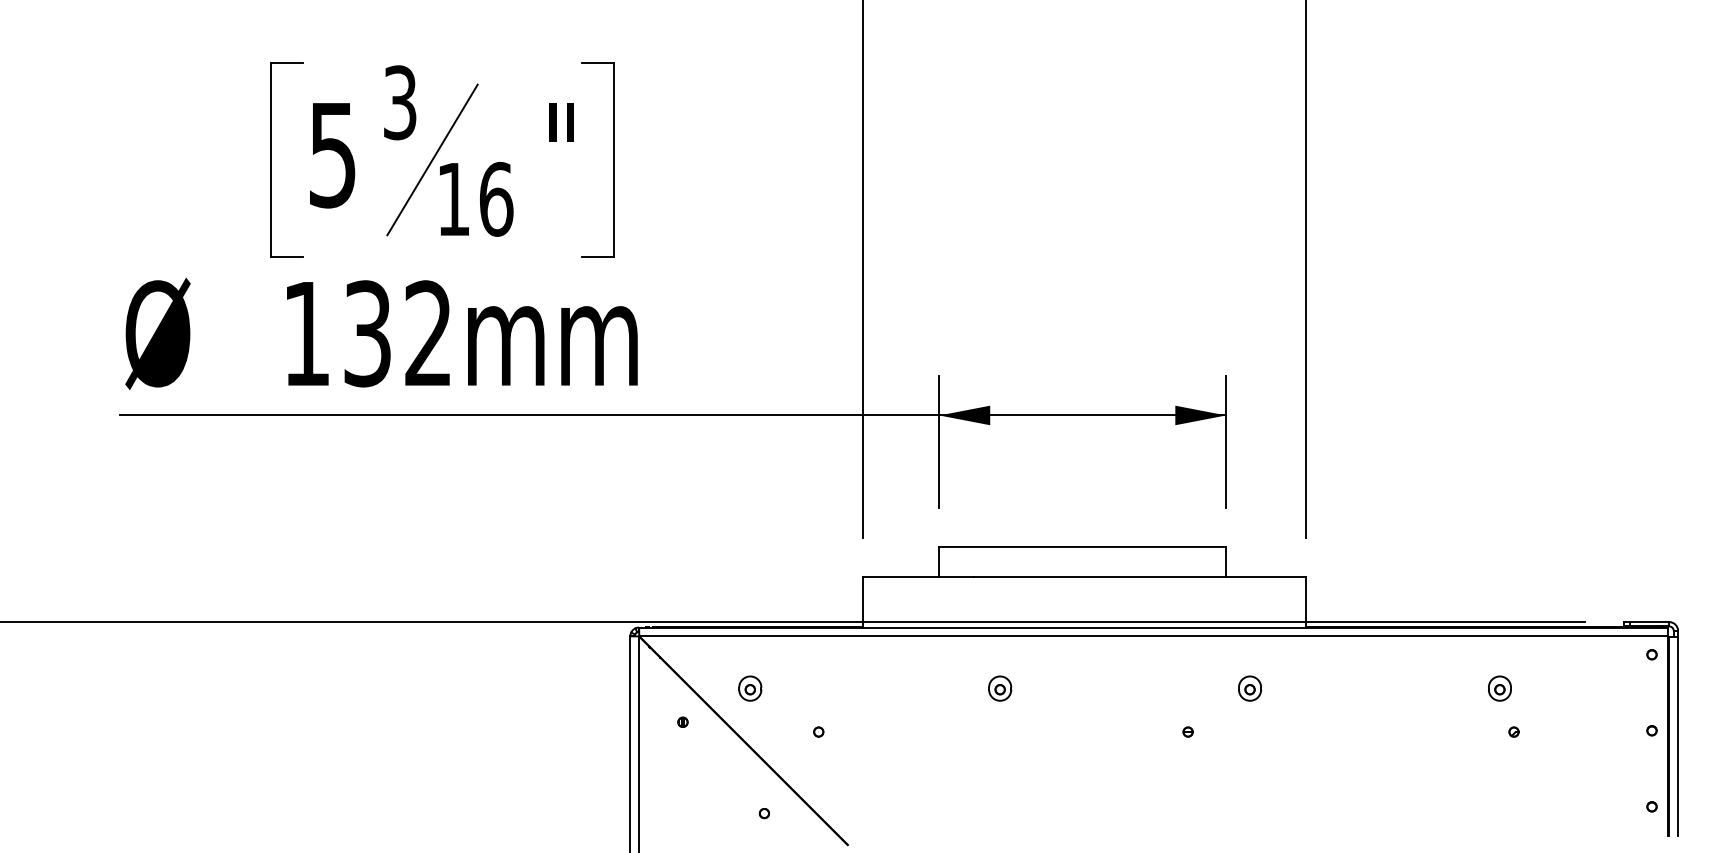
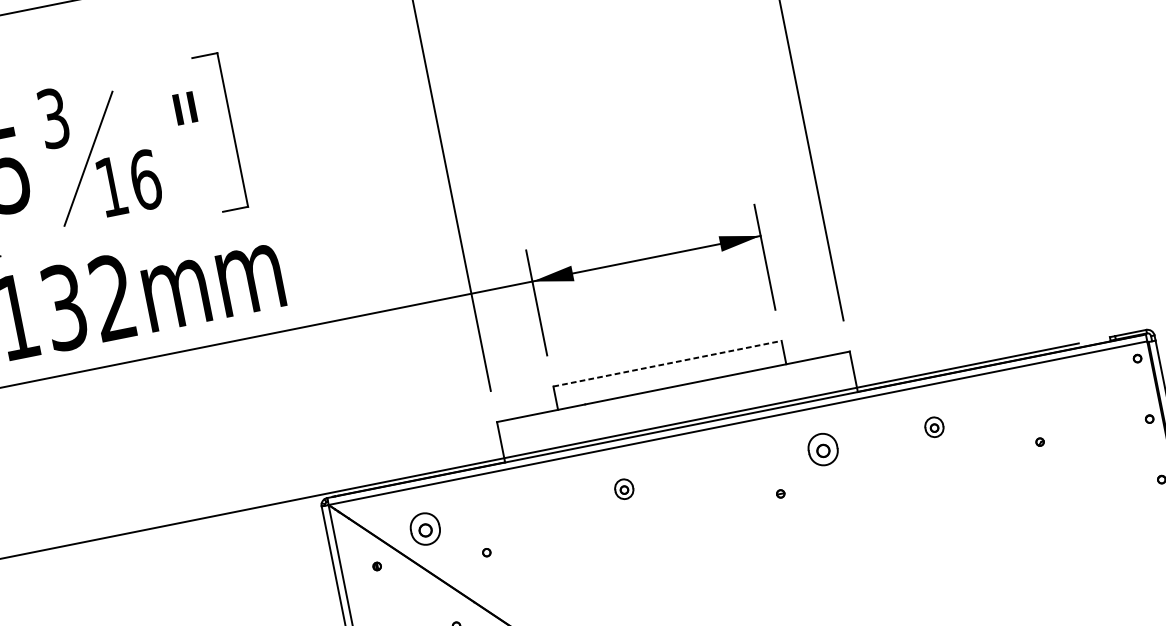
line: (1083, 547) -> (668, 363), solid -> dashed
part: (750, 688) -> (425, 528), size x1.6
part: (1249, 688) -> (822, 449), size x1.6
part: (1499, 688) -> (934, 427), moved

